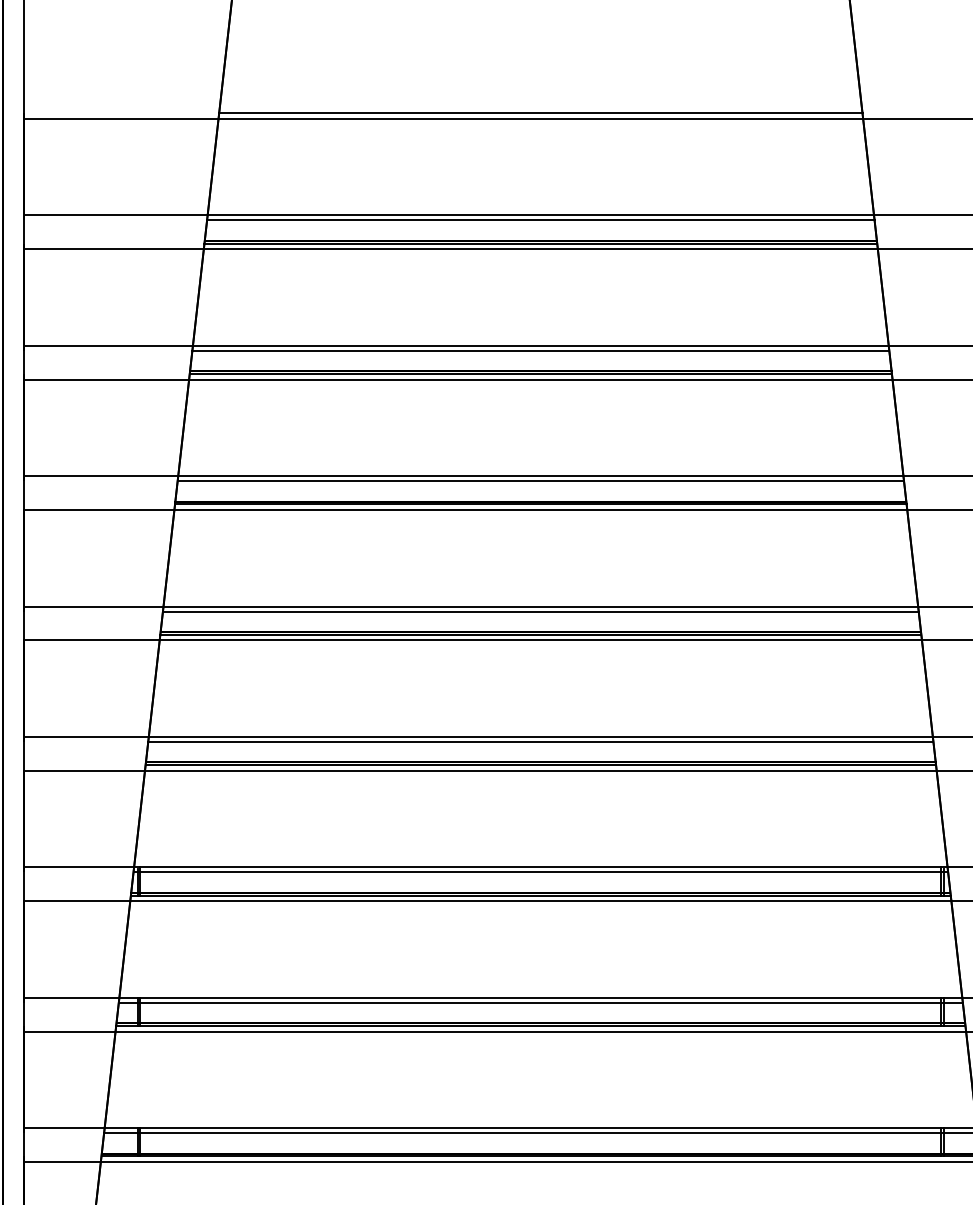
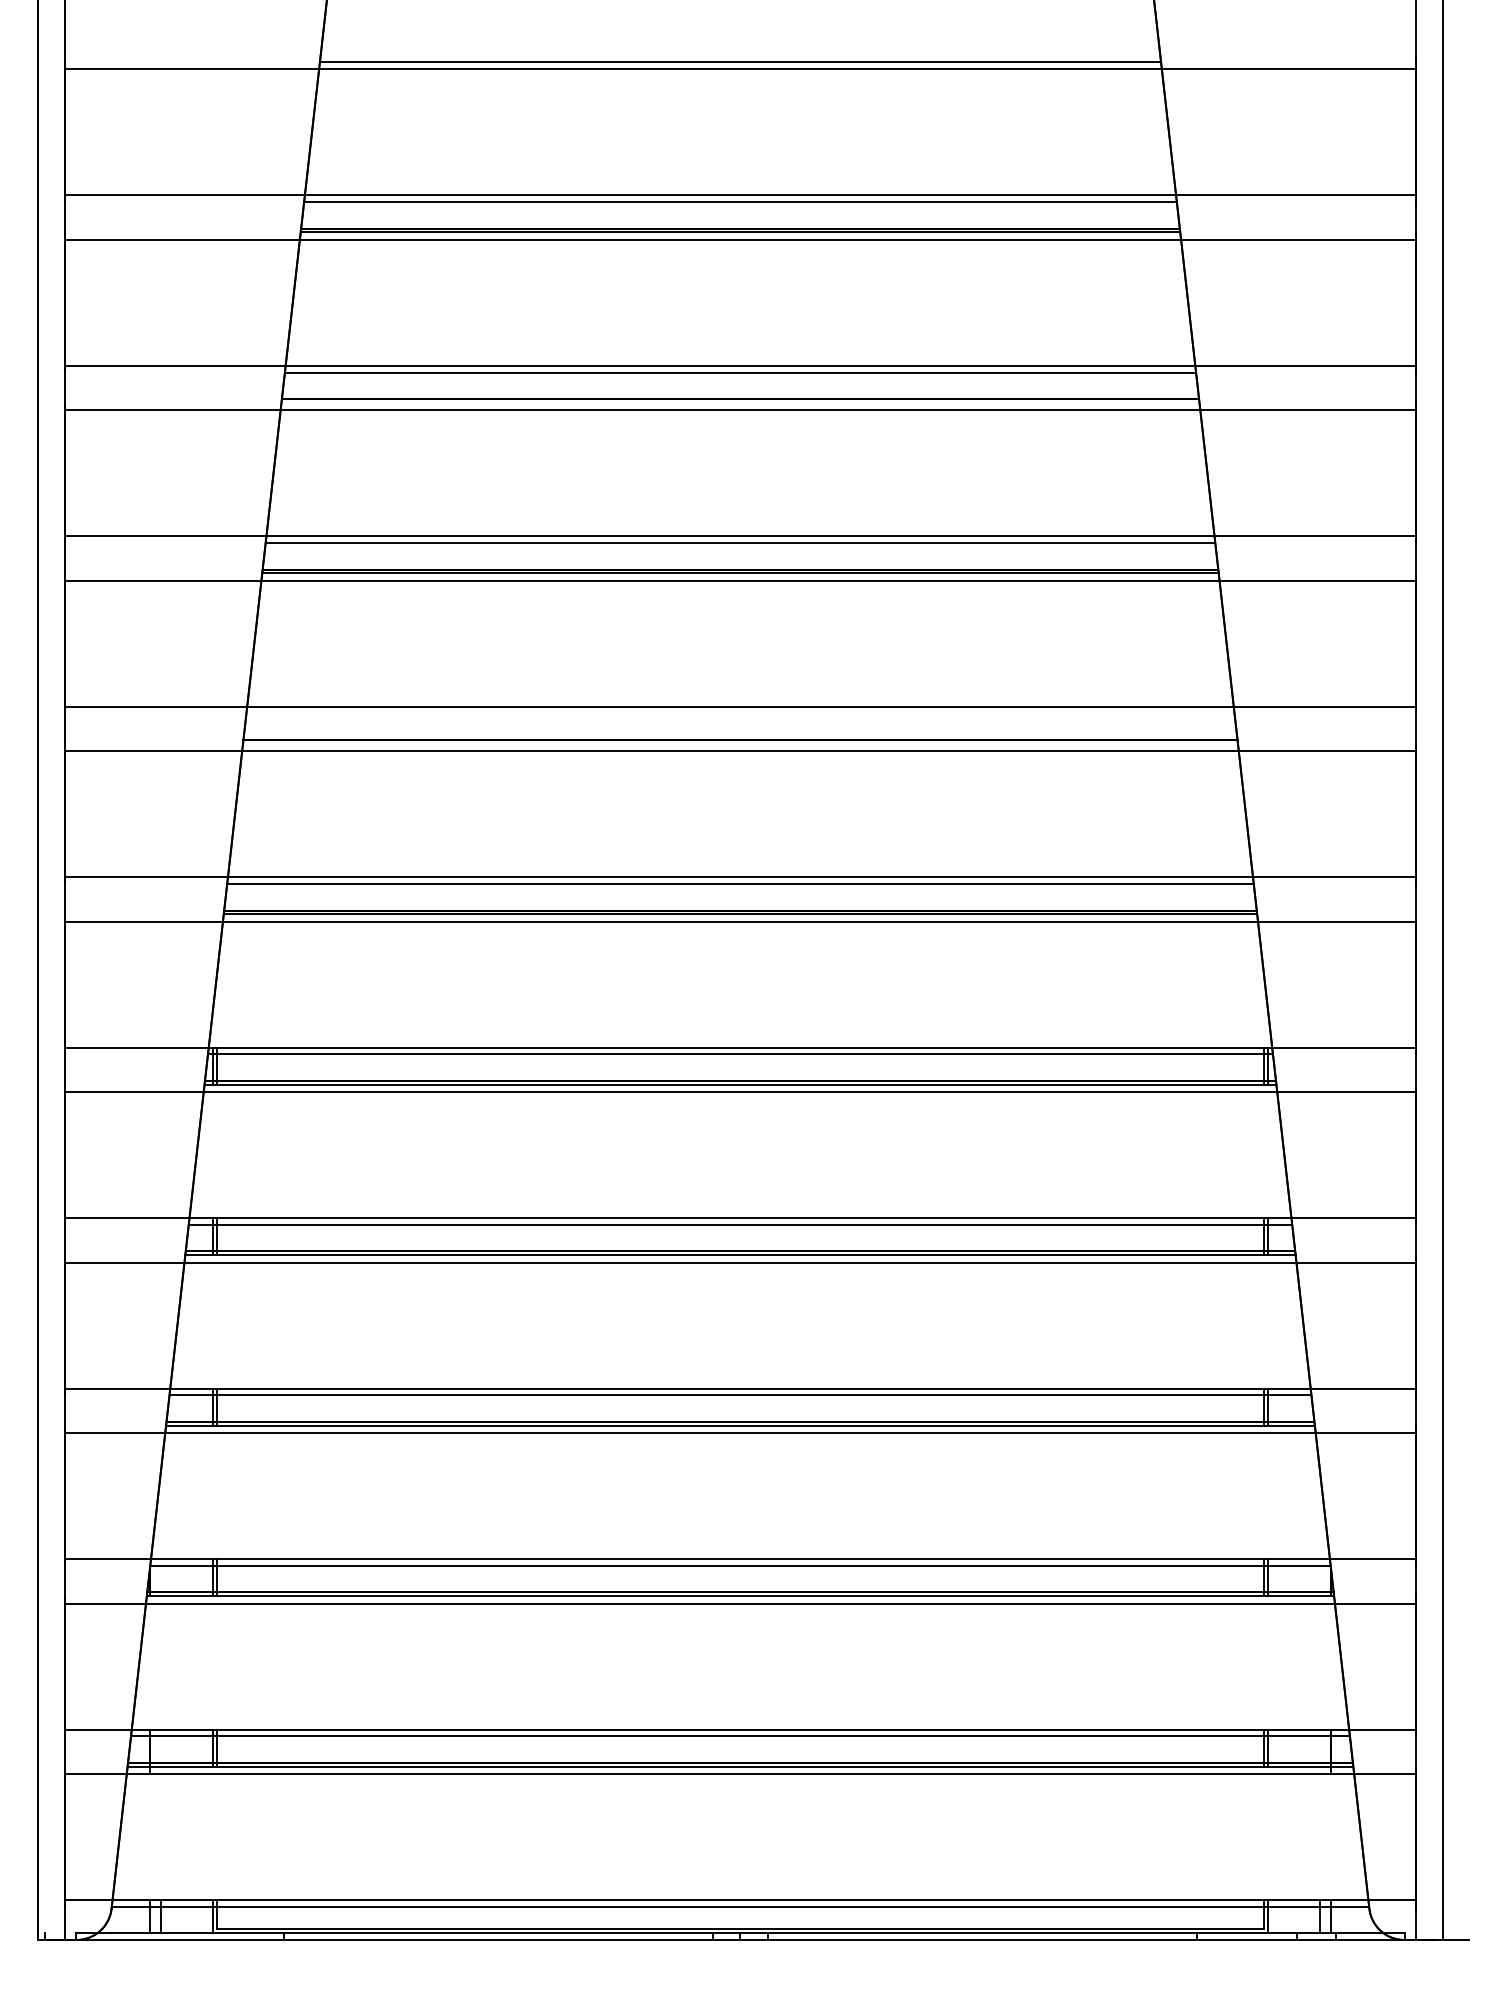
line: (540, 373) -> (740, 402), removed
line: (540, 611) -> (740, 713), removed
line: (540, 634) -> (740, 743), removed

